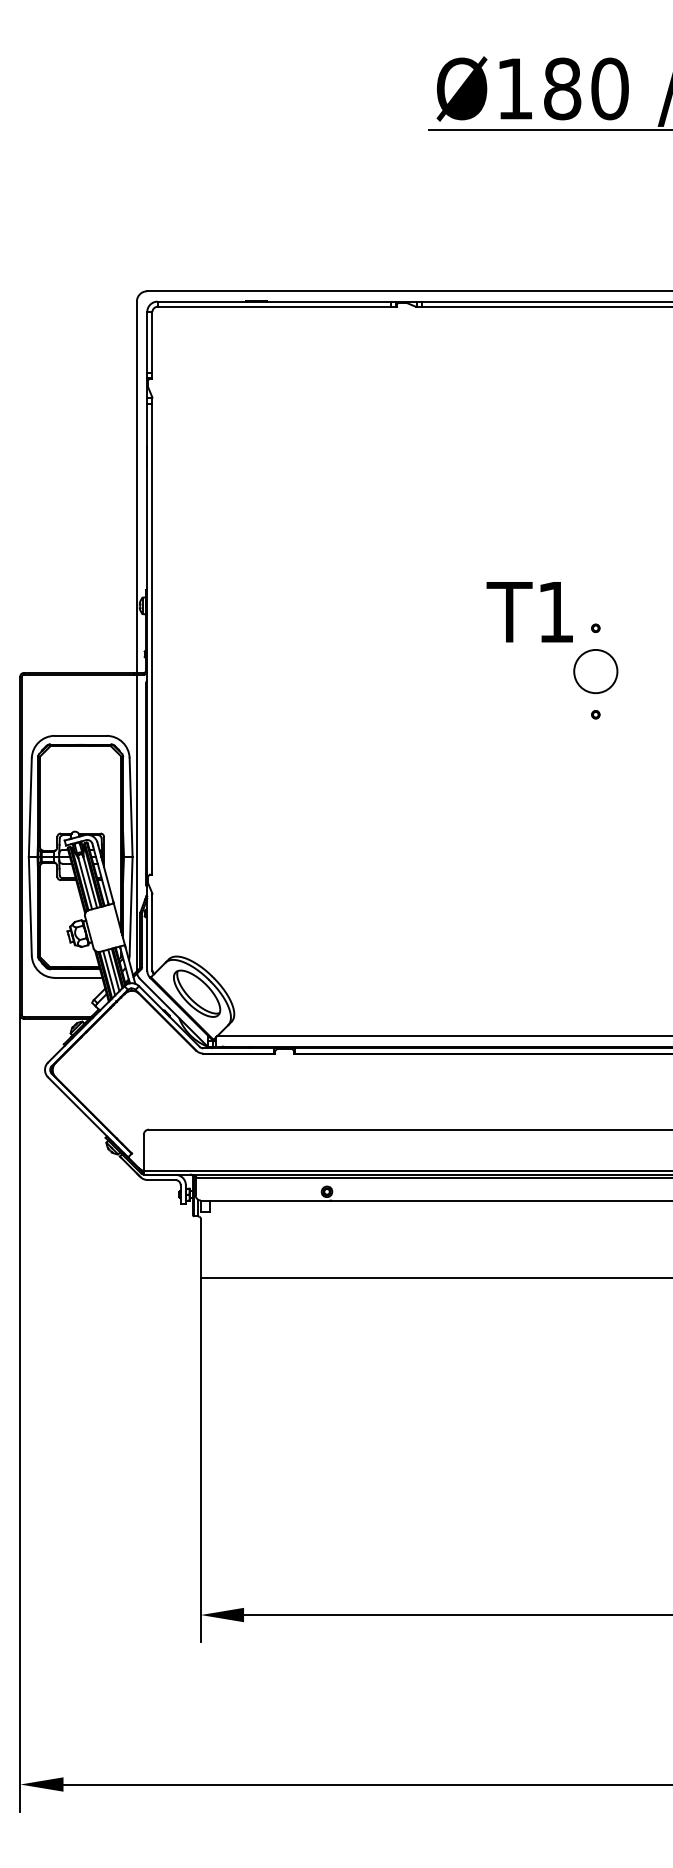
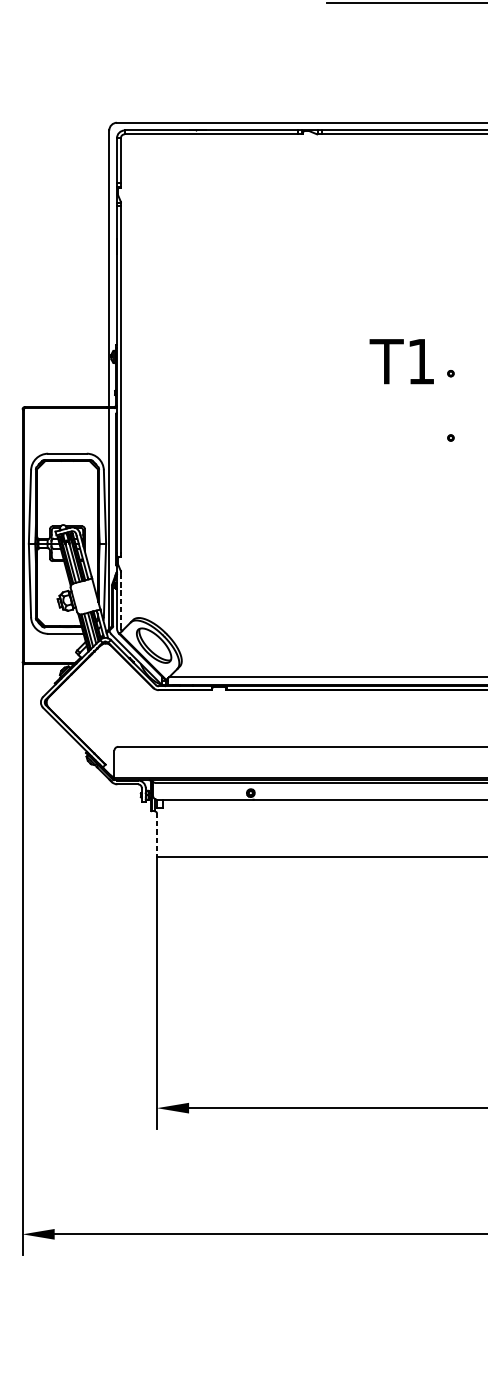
circle: (595, 671) -> (450, 405), removed
line: (152, 934) -> (120, 601), solid -> dashed
line: (200, 1248) -> (156, 835), solid -> dashed

